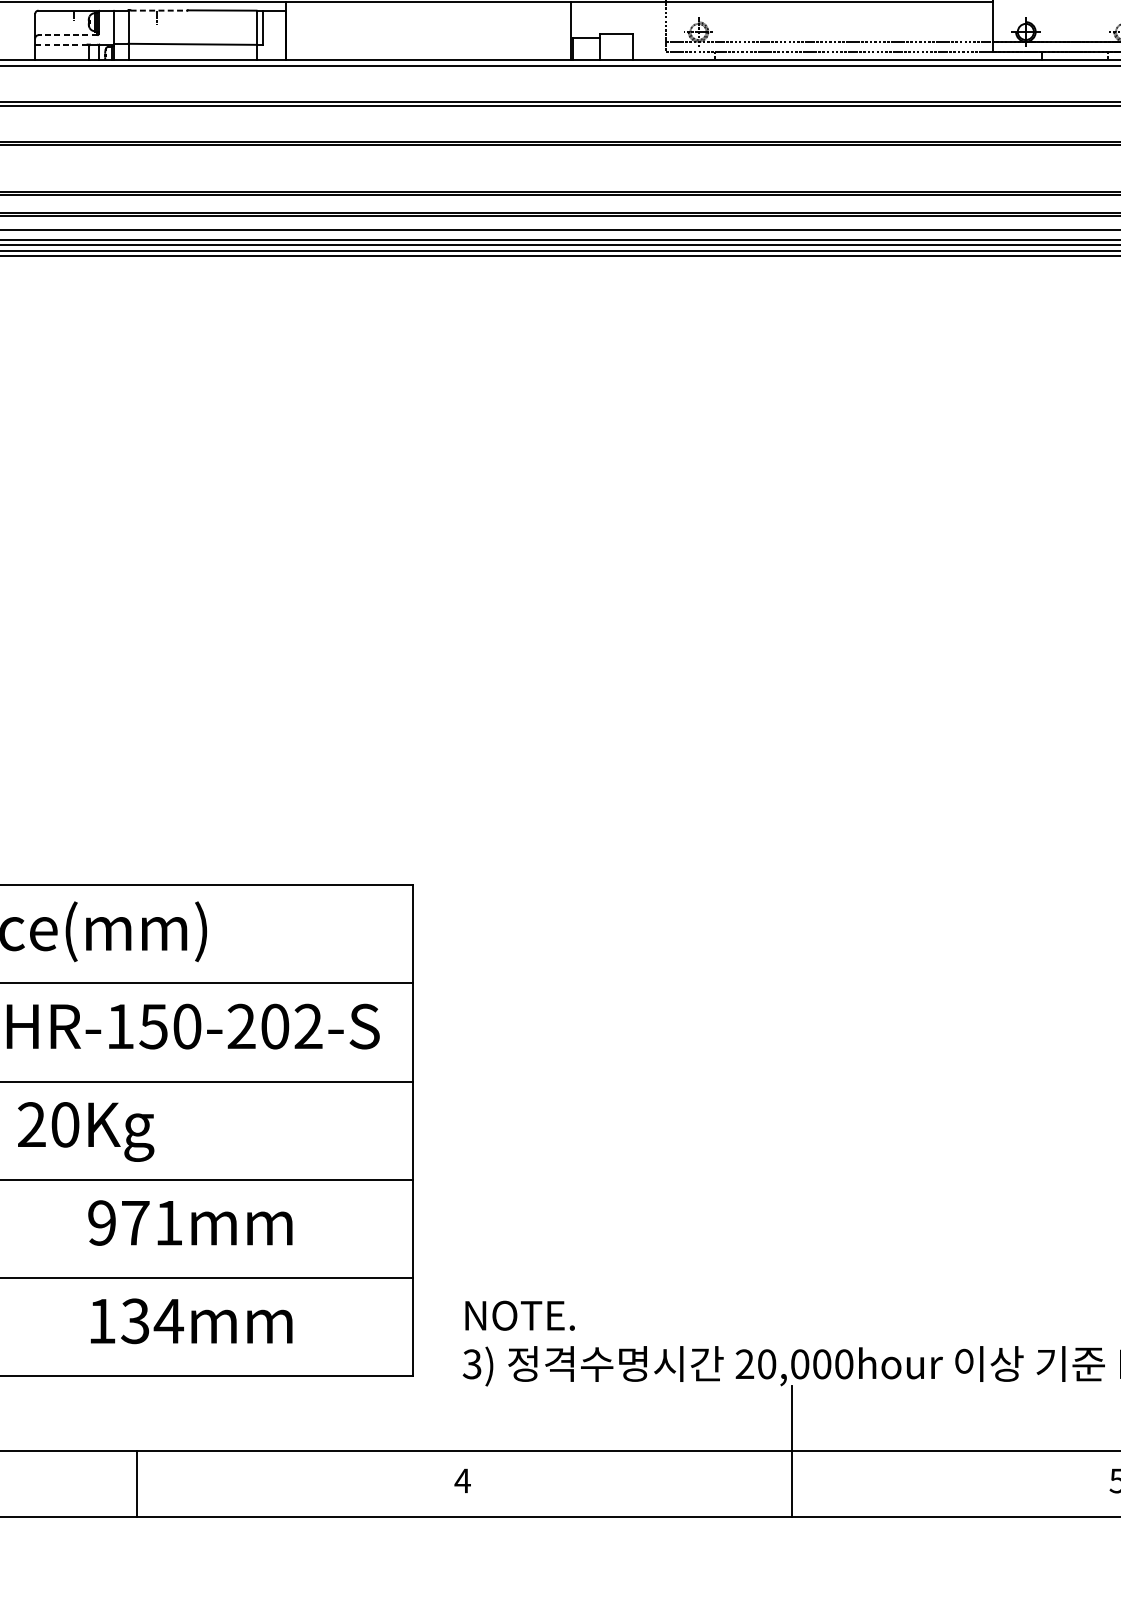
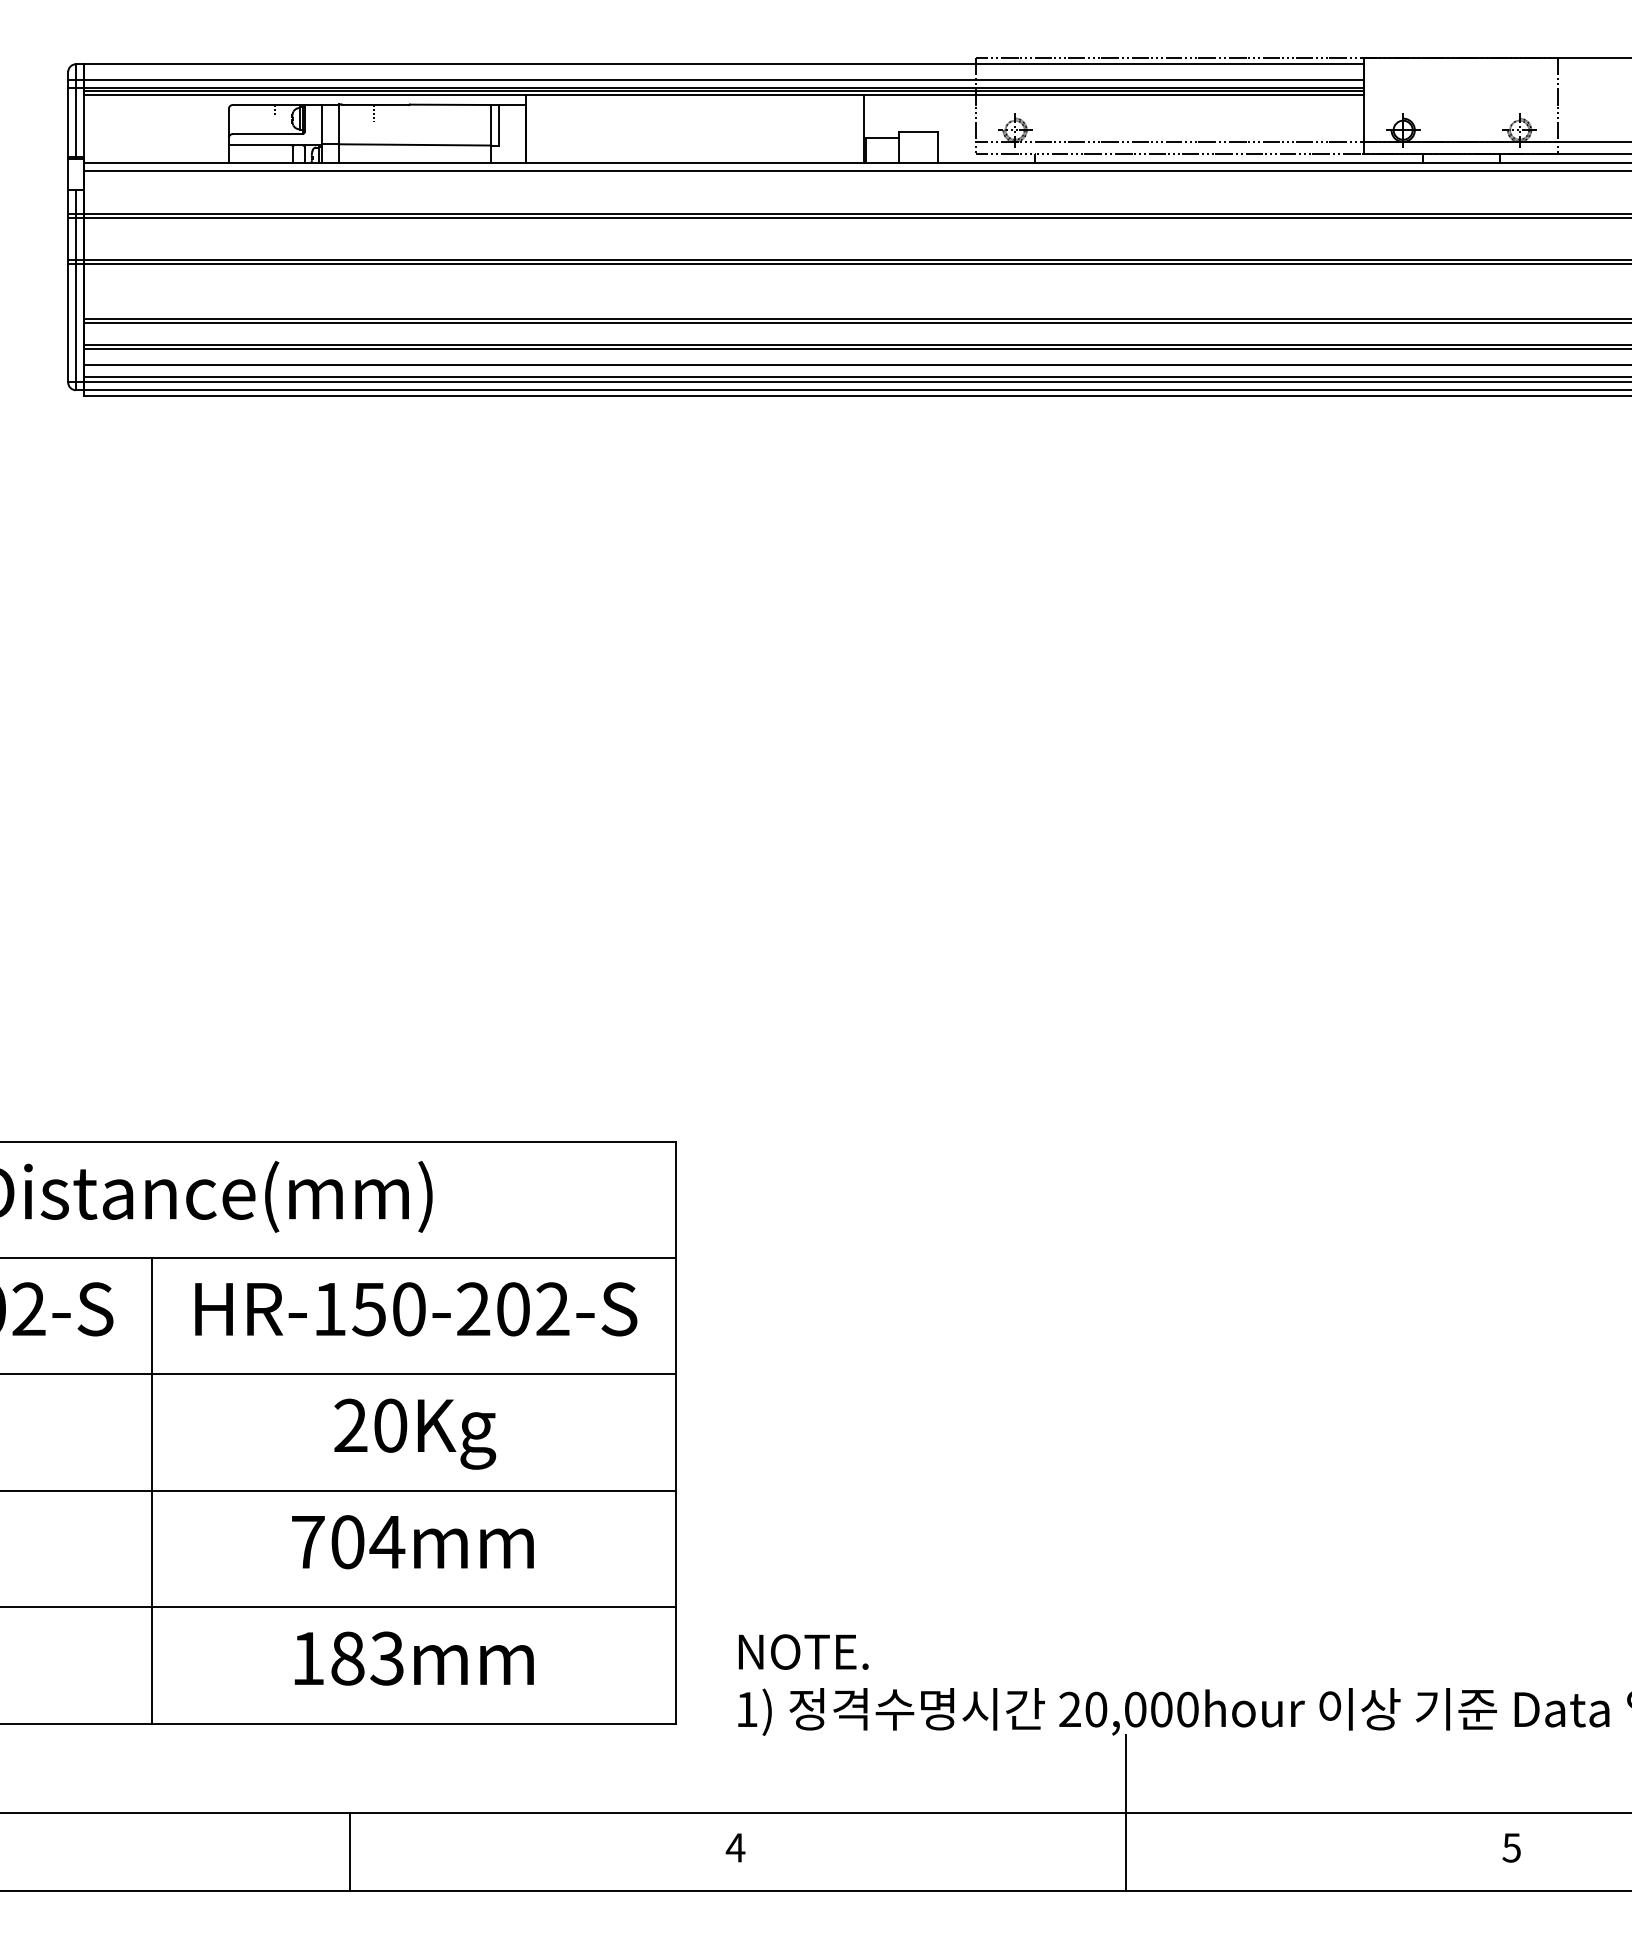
line: (158, 10) -> (375, 104), dashed -> solid
line: (67, 35) -> (267, 134), dashed -> solid
line: (61, 44) -> (260, 145), dashed -> solid
text: (86, 1131) -> (415, 1433), moved
text: (136, 1223) -> (348, 1542), 971mm -> 704mm
text: (152, 1321) -> (367, 1658), 134mm -> 183mm
text: (471, 1364) -> (746, 1709), 3) -> 1)

